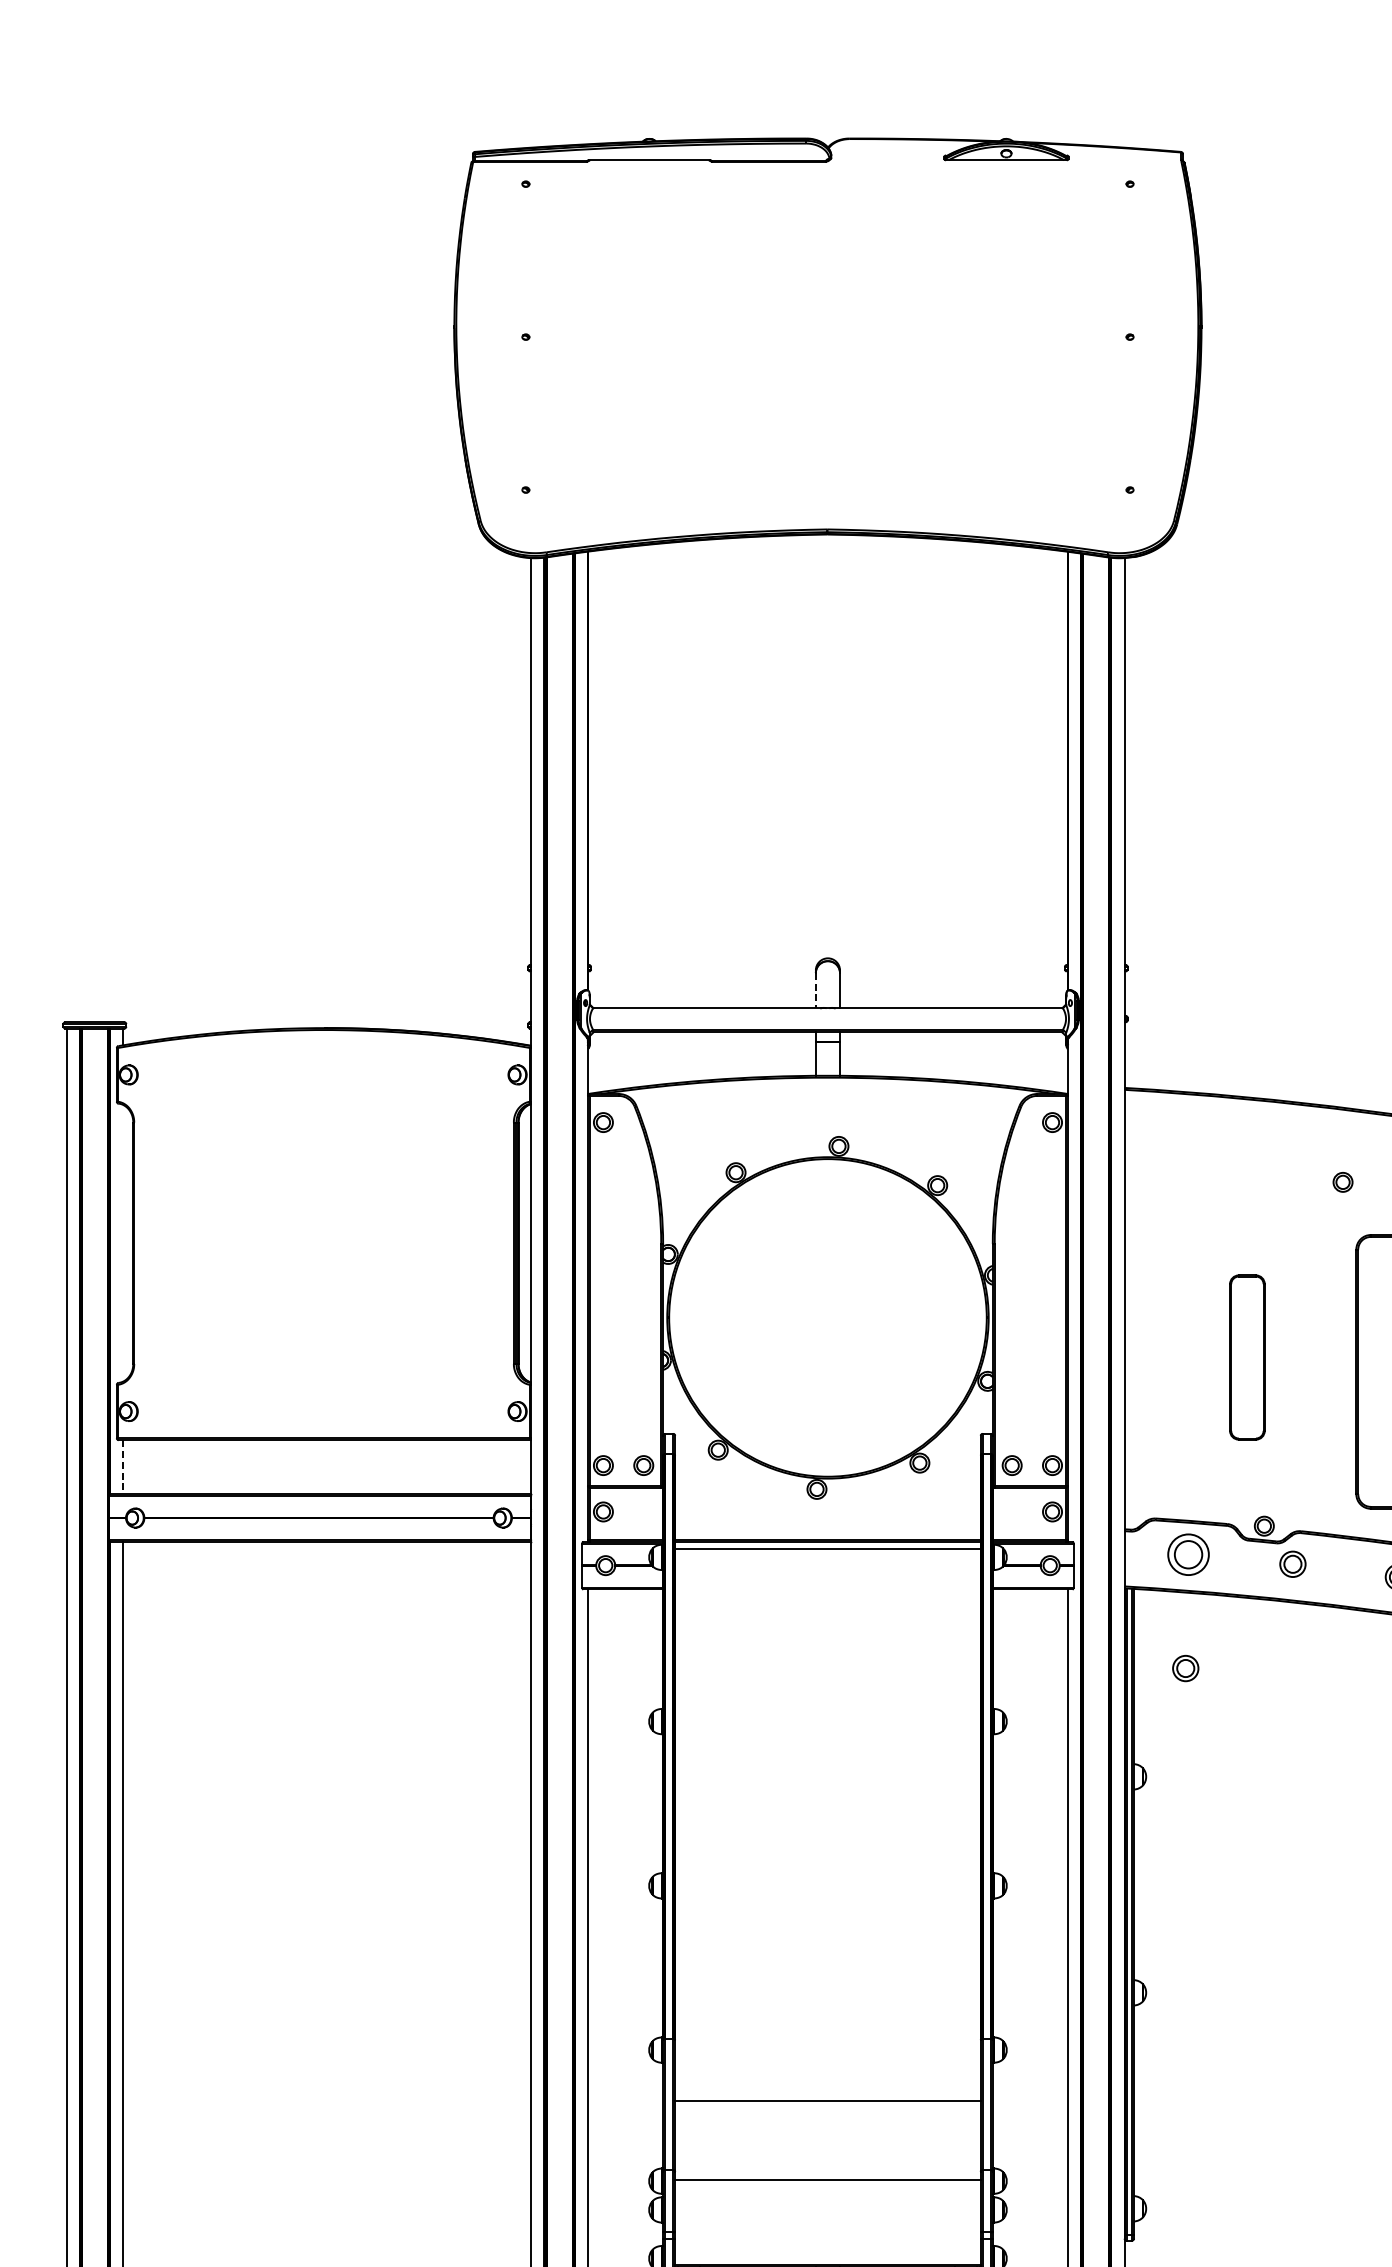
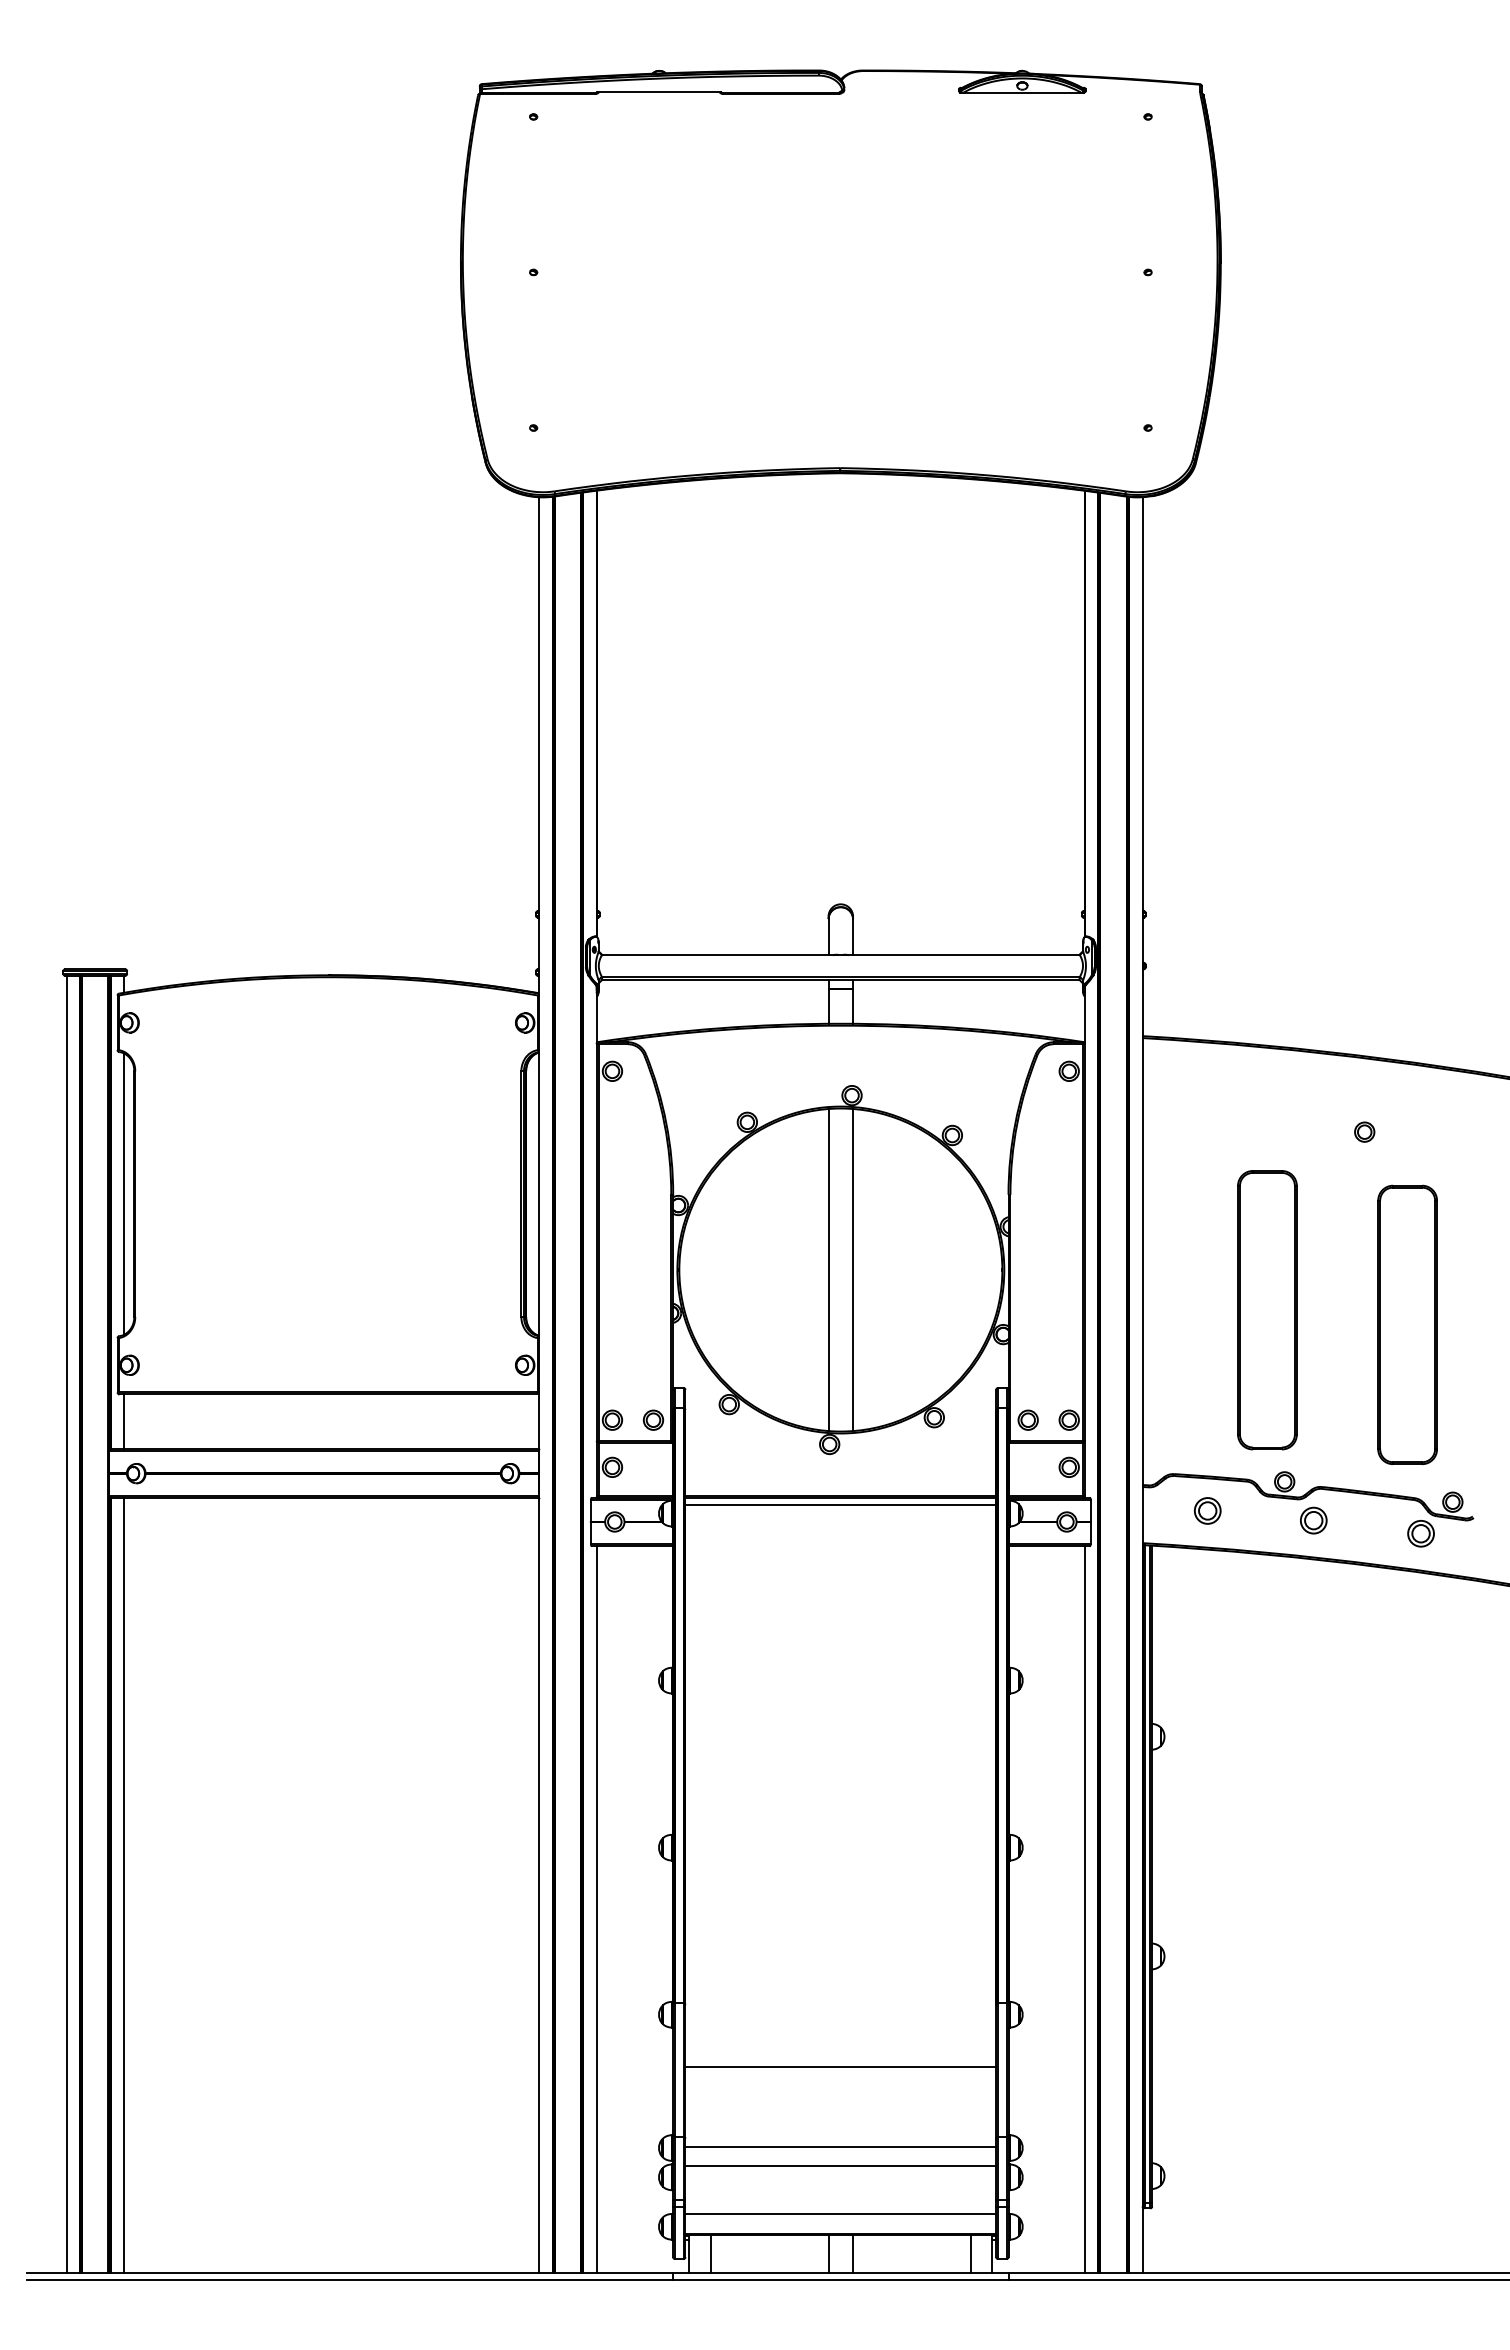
line: (815, 990) -> (828, 937), dashed -> solid
line: (122, 1242) -> (123, 1193), added
line: (840, 1317) -> (853, 1269), added
line: (815, 1318) -> (828, 1270), added
part: (1247, 1357) -> (1267, 1310), size x1.67
line: (122, 1467) -> (123, 1422), dashed -> solid
part: (1188, 1554) -> (1207, 1510), size x0.62
part: (1185, 1668) -> (1204, 1626), removed
line: (827, 2199) -> (840, 2166), added
line: (827, 2246) -> (840, 2214), added

